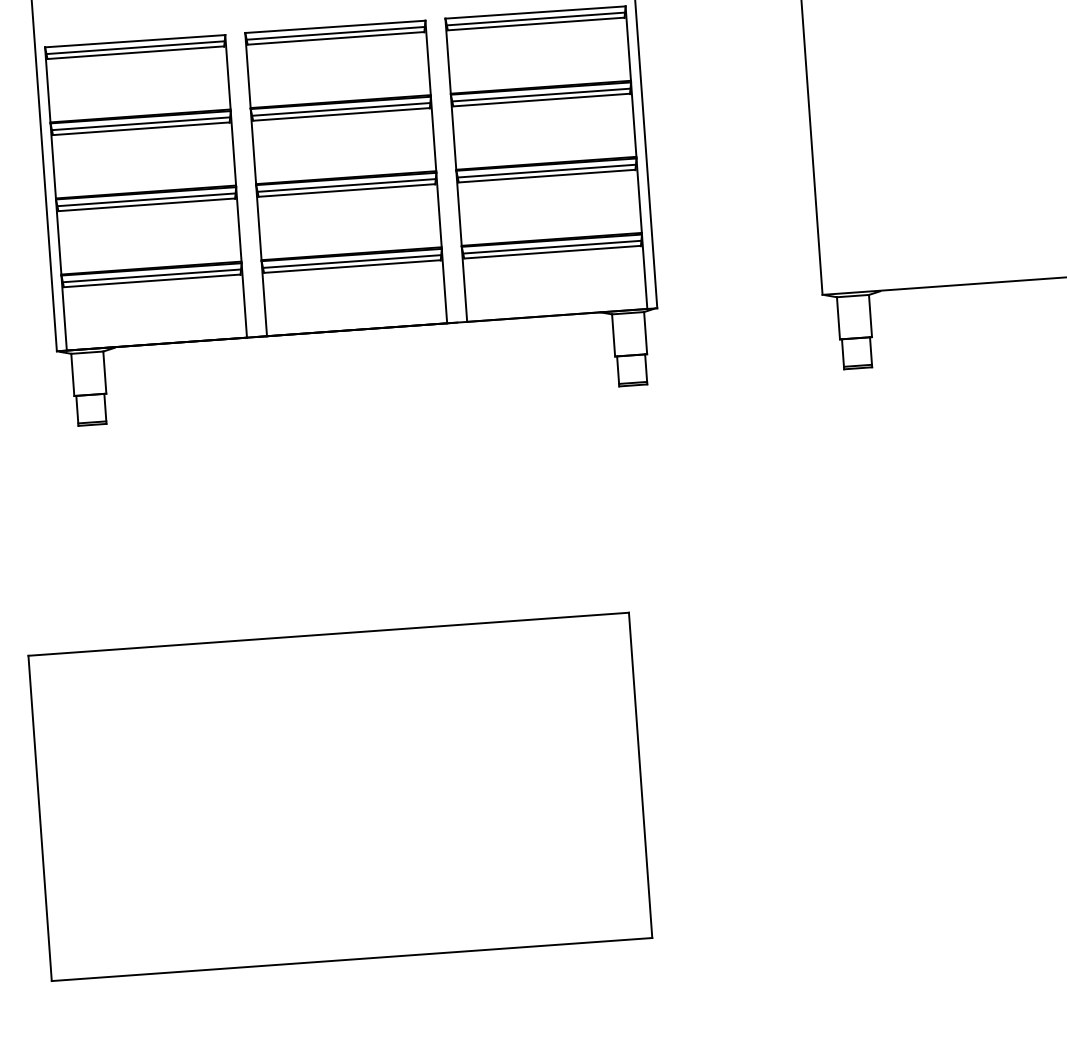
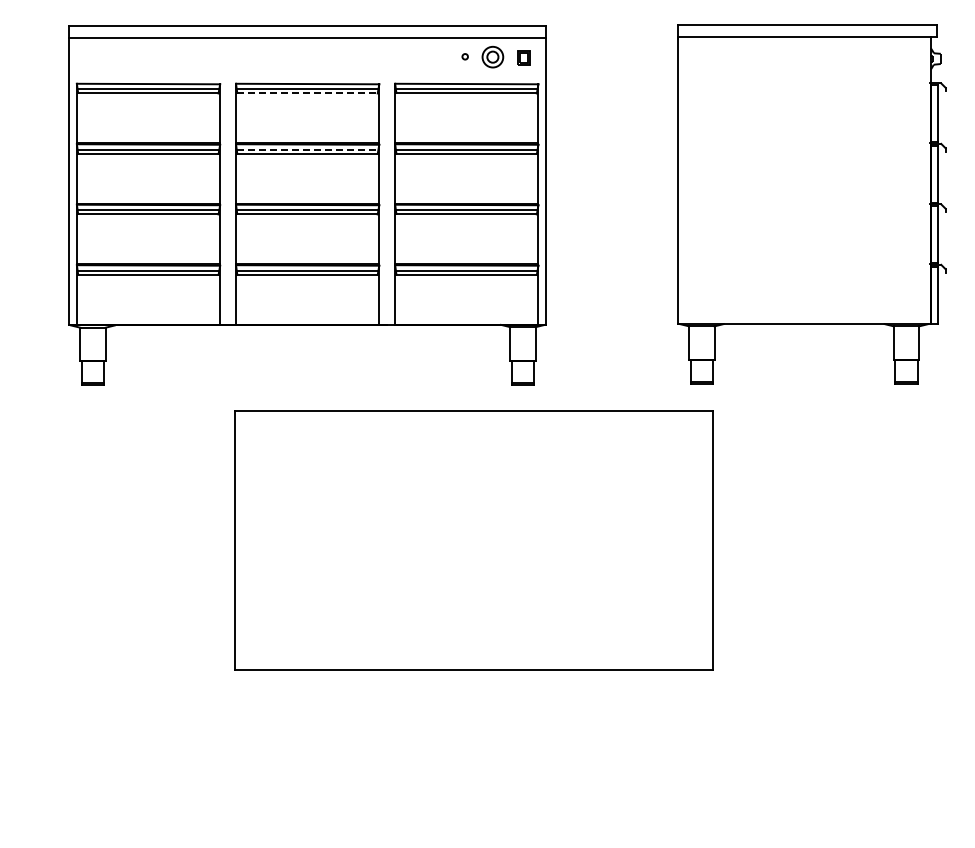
line: (337, 38) -> (308, 93), solid -> dashed
line: (342, 109) -> (308, 149), solid -> dashed
part: (339, 797) -> (473, 540), moved

